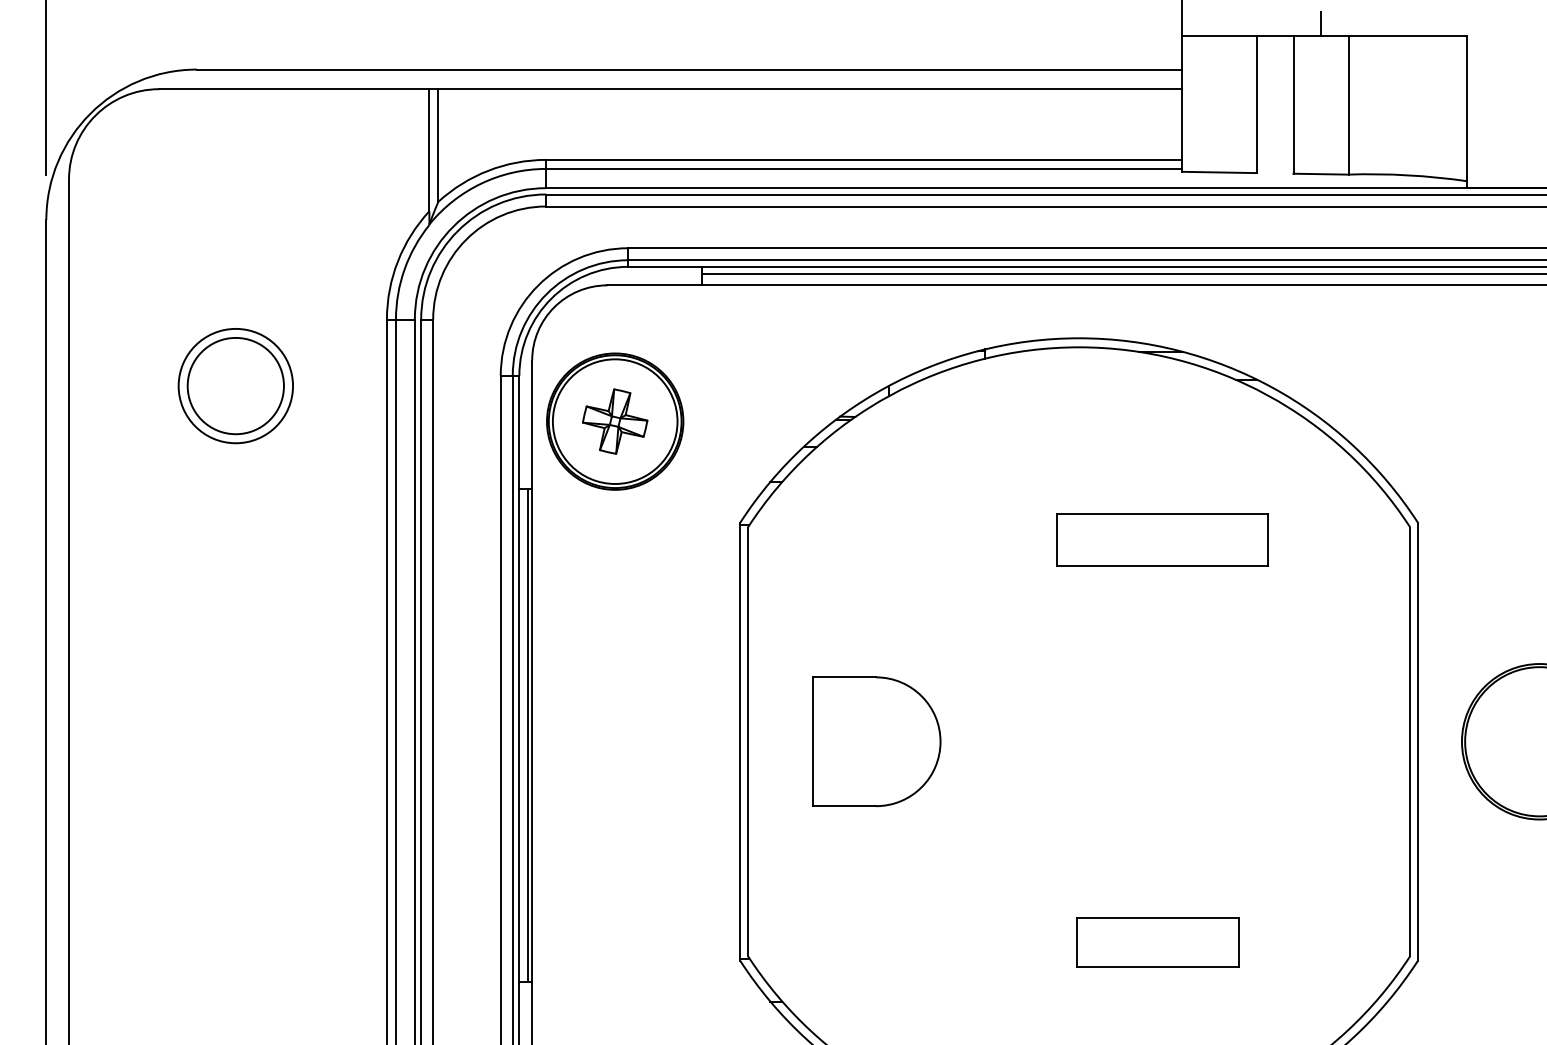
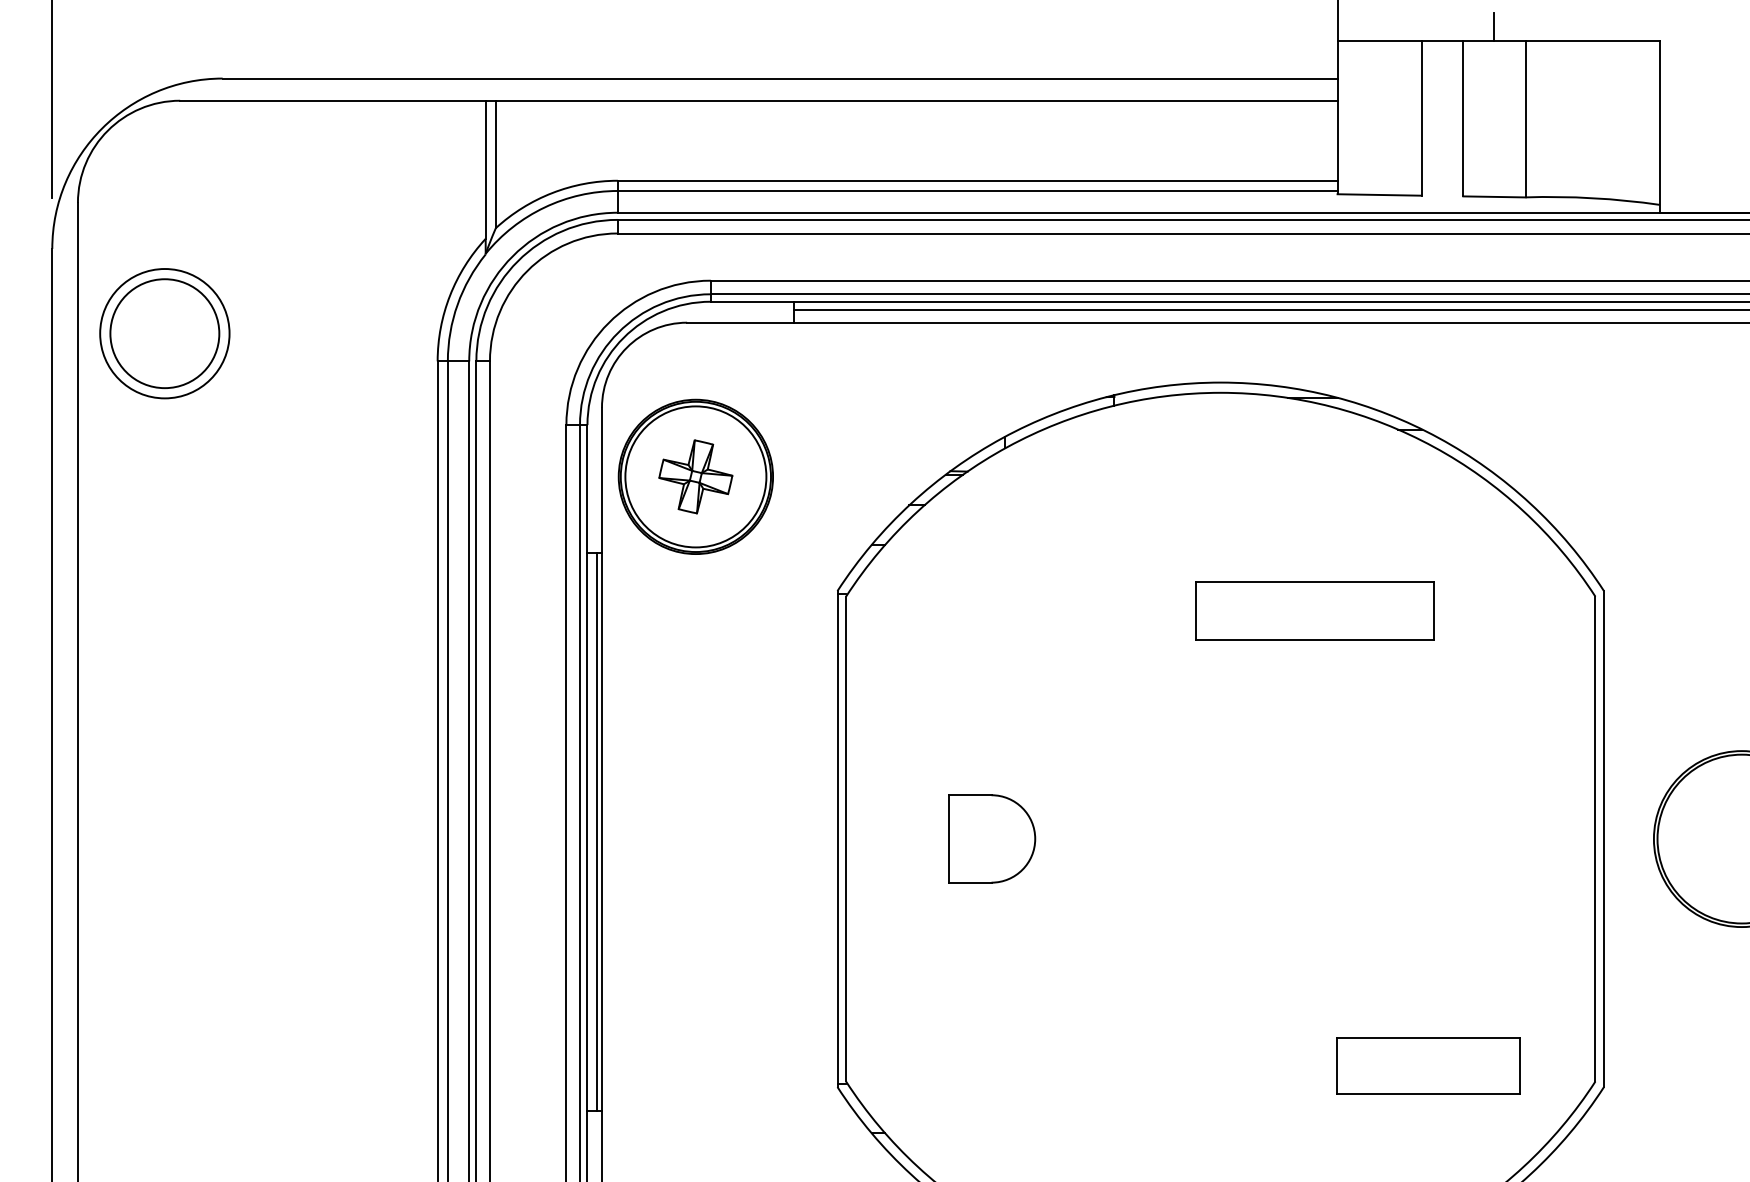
part: (235, 386) -> (164, 334), moved
part: (876, 741) -> (991, 838), size x0.6
part: (1157, 942) -> (1428, 1066), moved

